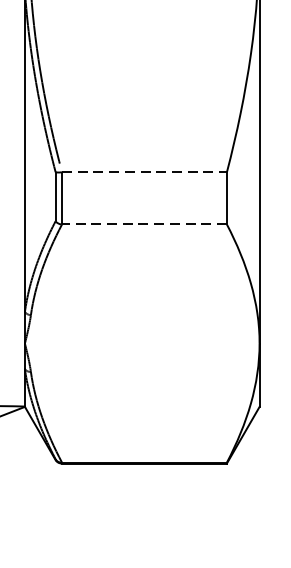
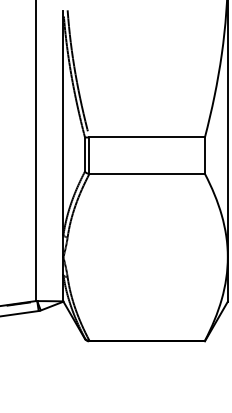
line: (144, 172) -> (147, 137), dashed -> solid
line: (144, 223) -> (147, 173), dashed -> solid

